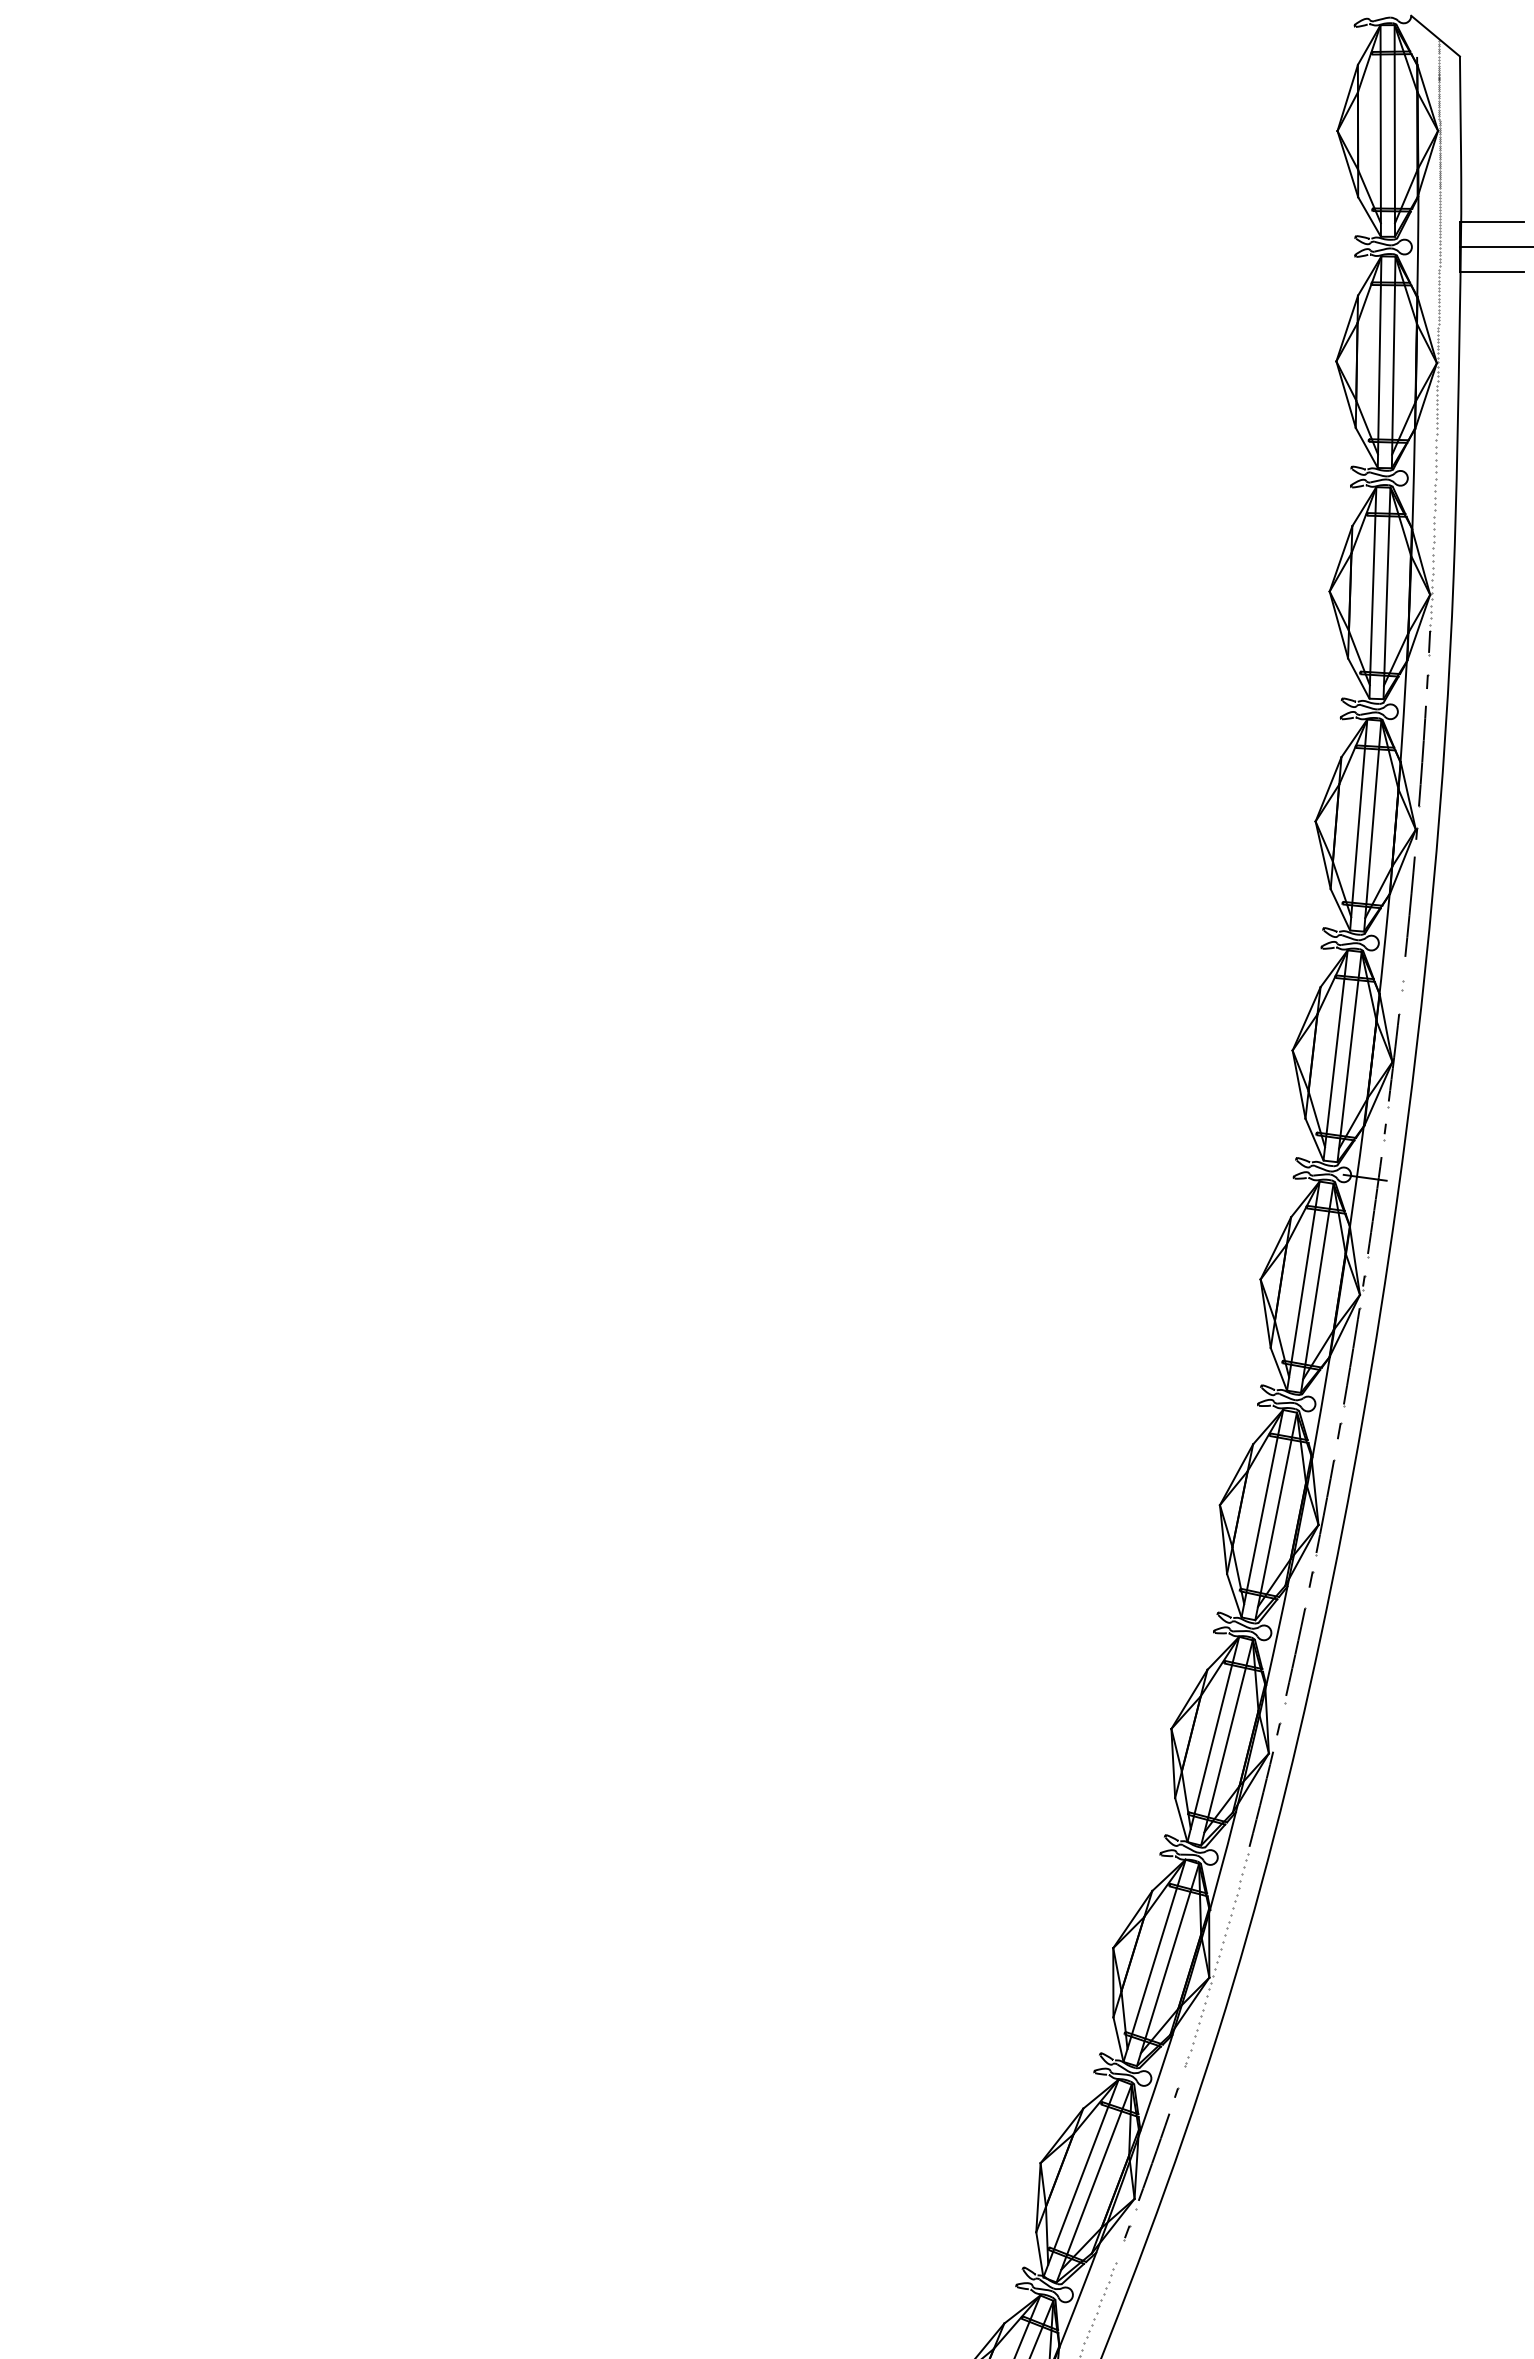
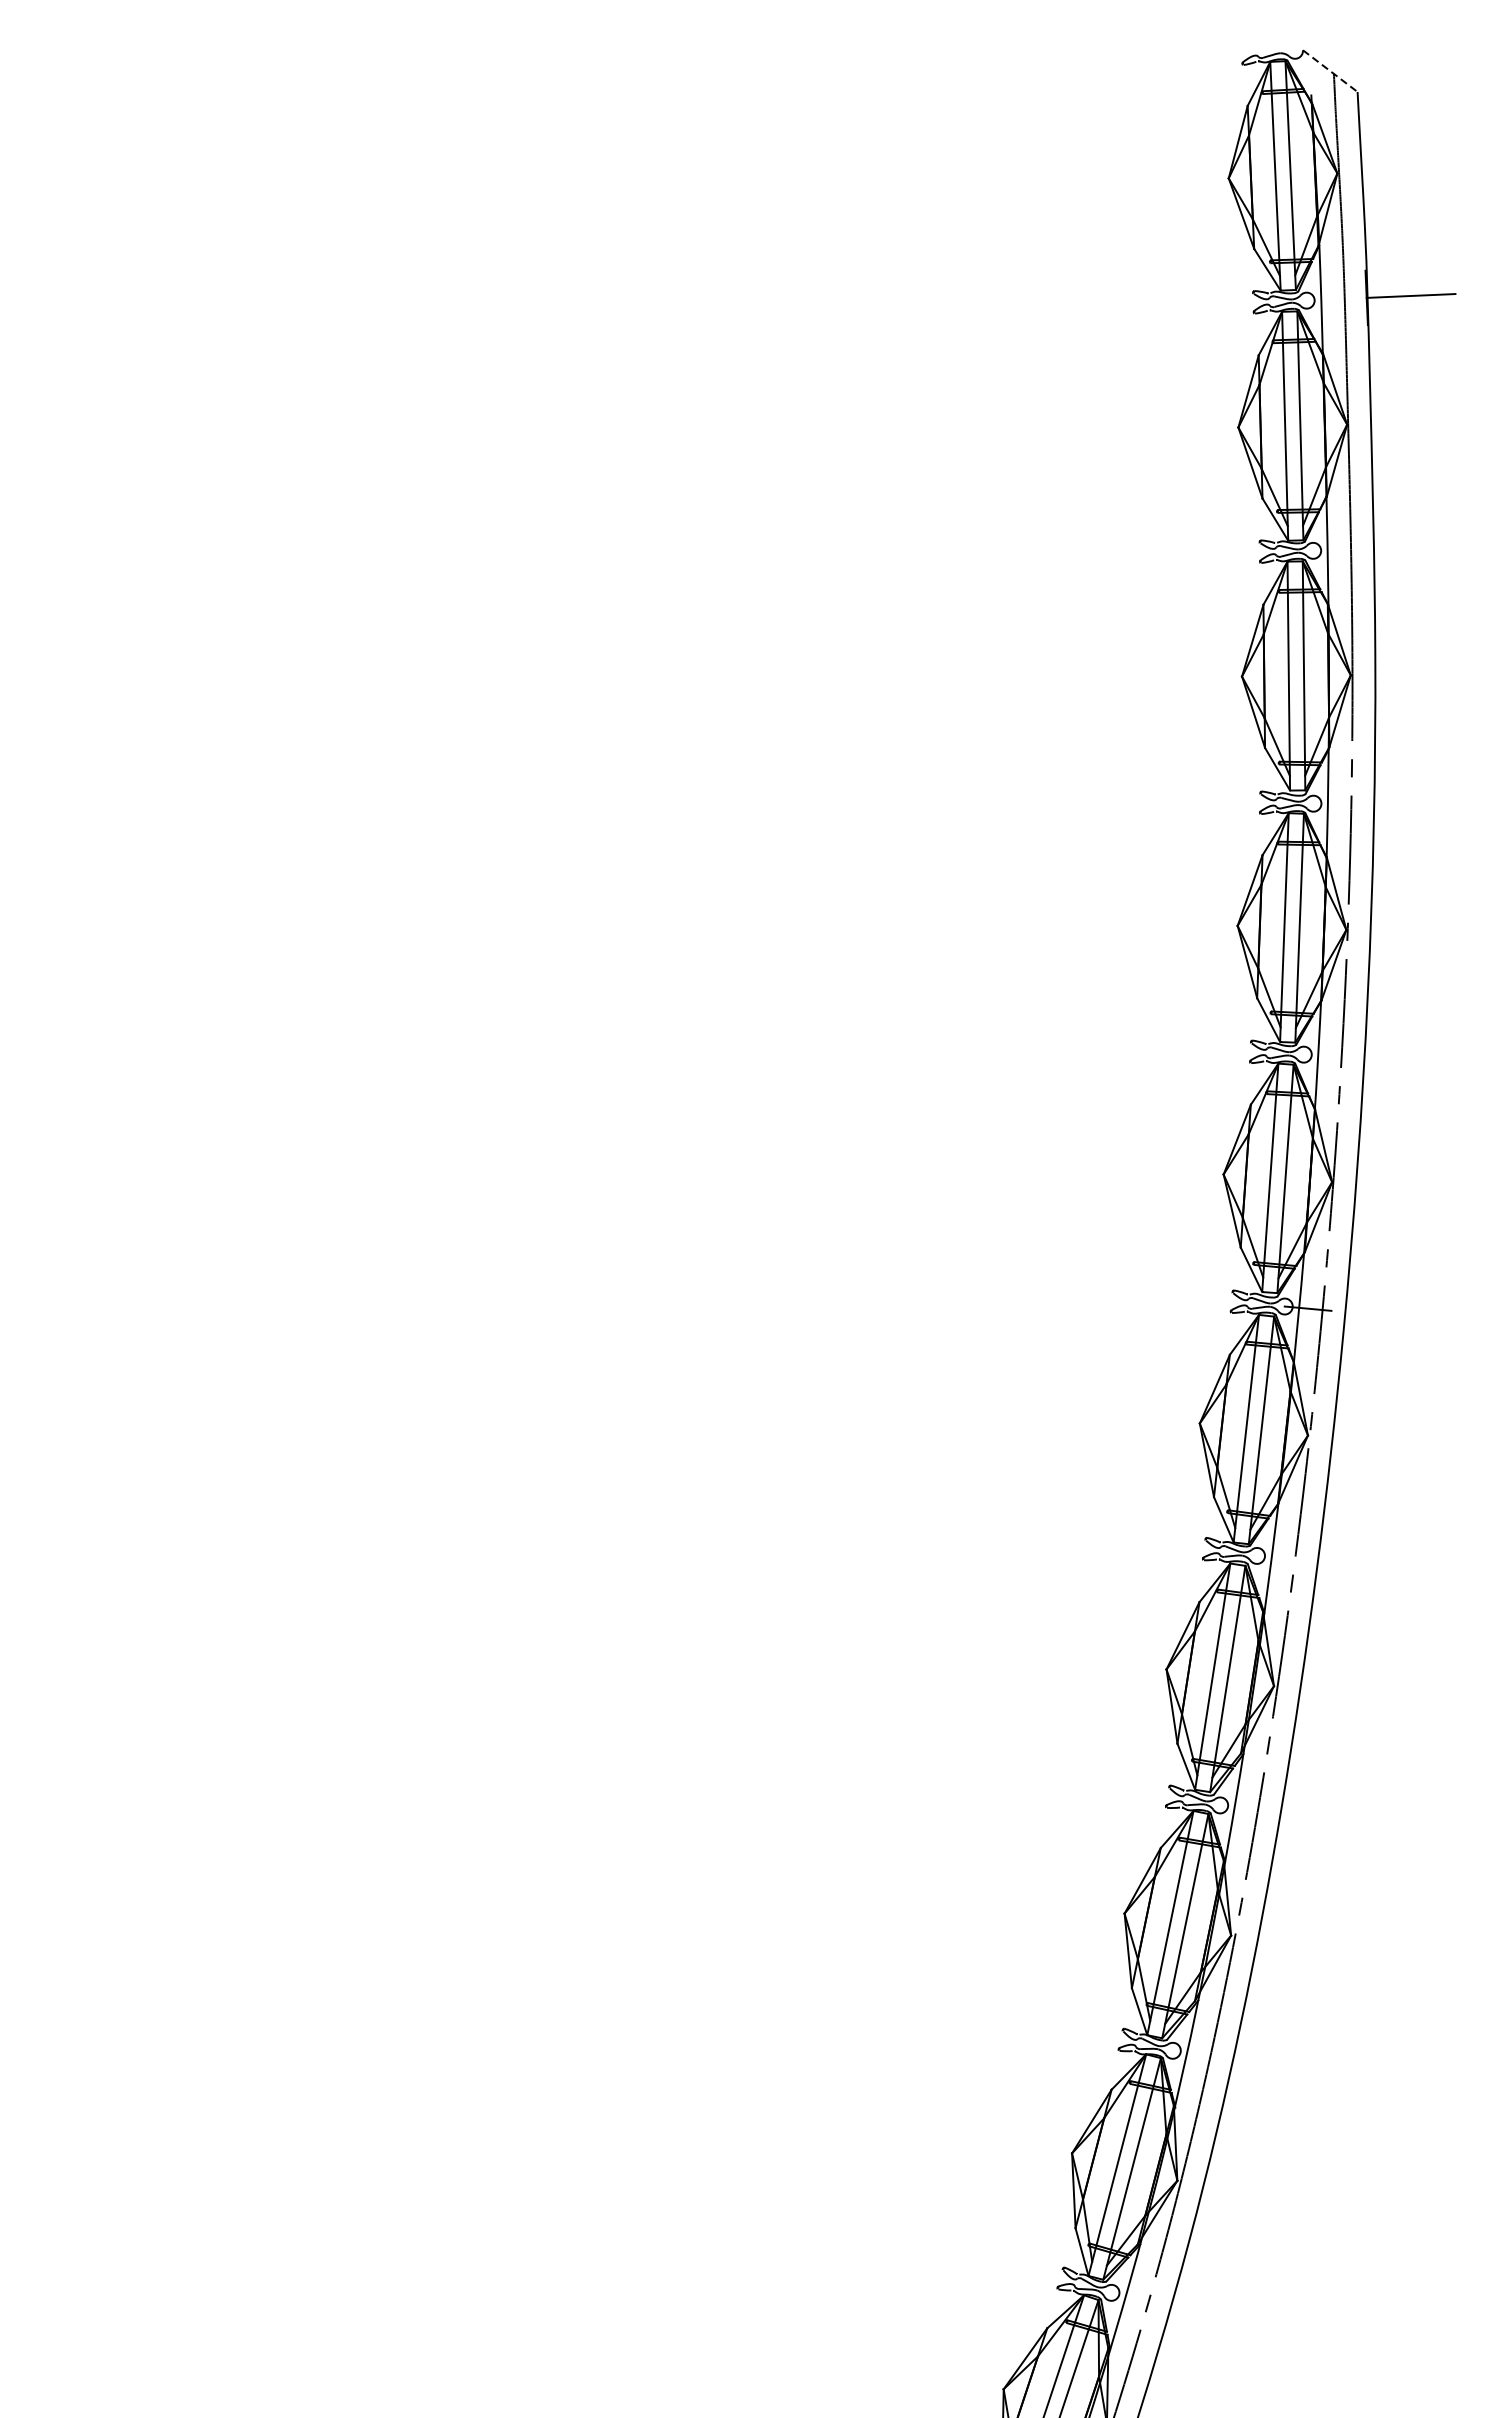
line: (1435, 36) -> (1330, 71), solid -> dashed
line: (1491, 221) -> (1399, 268), removed
line: (1491, 272) -> (1401, 324), removed

